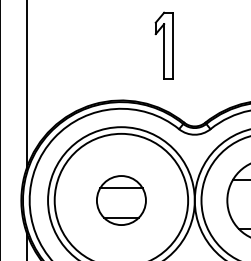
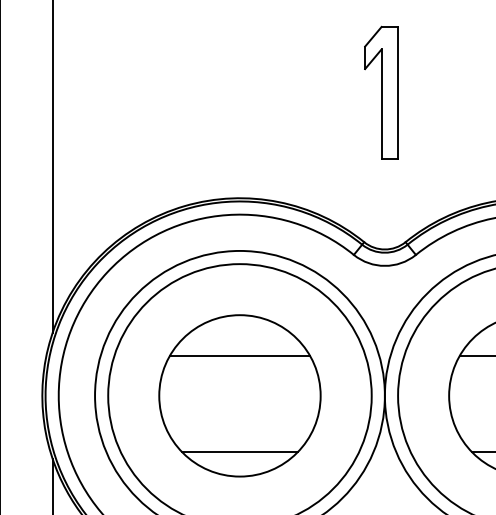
part: (163, 45) -> (380, 91), moved
part: (121, 200) -> (240, 395), size x1.67

